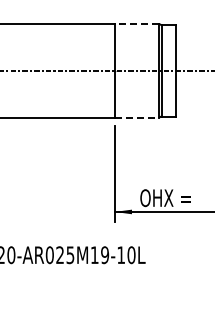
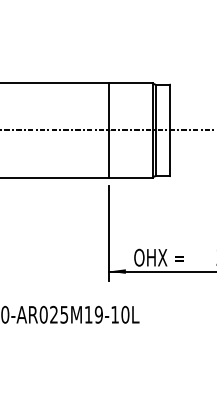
line: (136, 23) -> (130, 83), dashed -> solid
line: (137, 117) -> (131, 177), dashed -> solid

